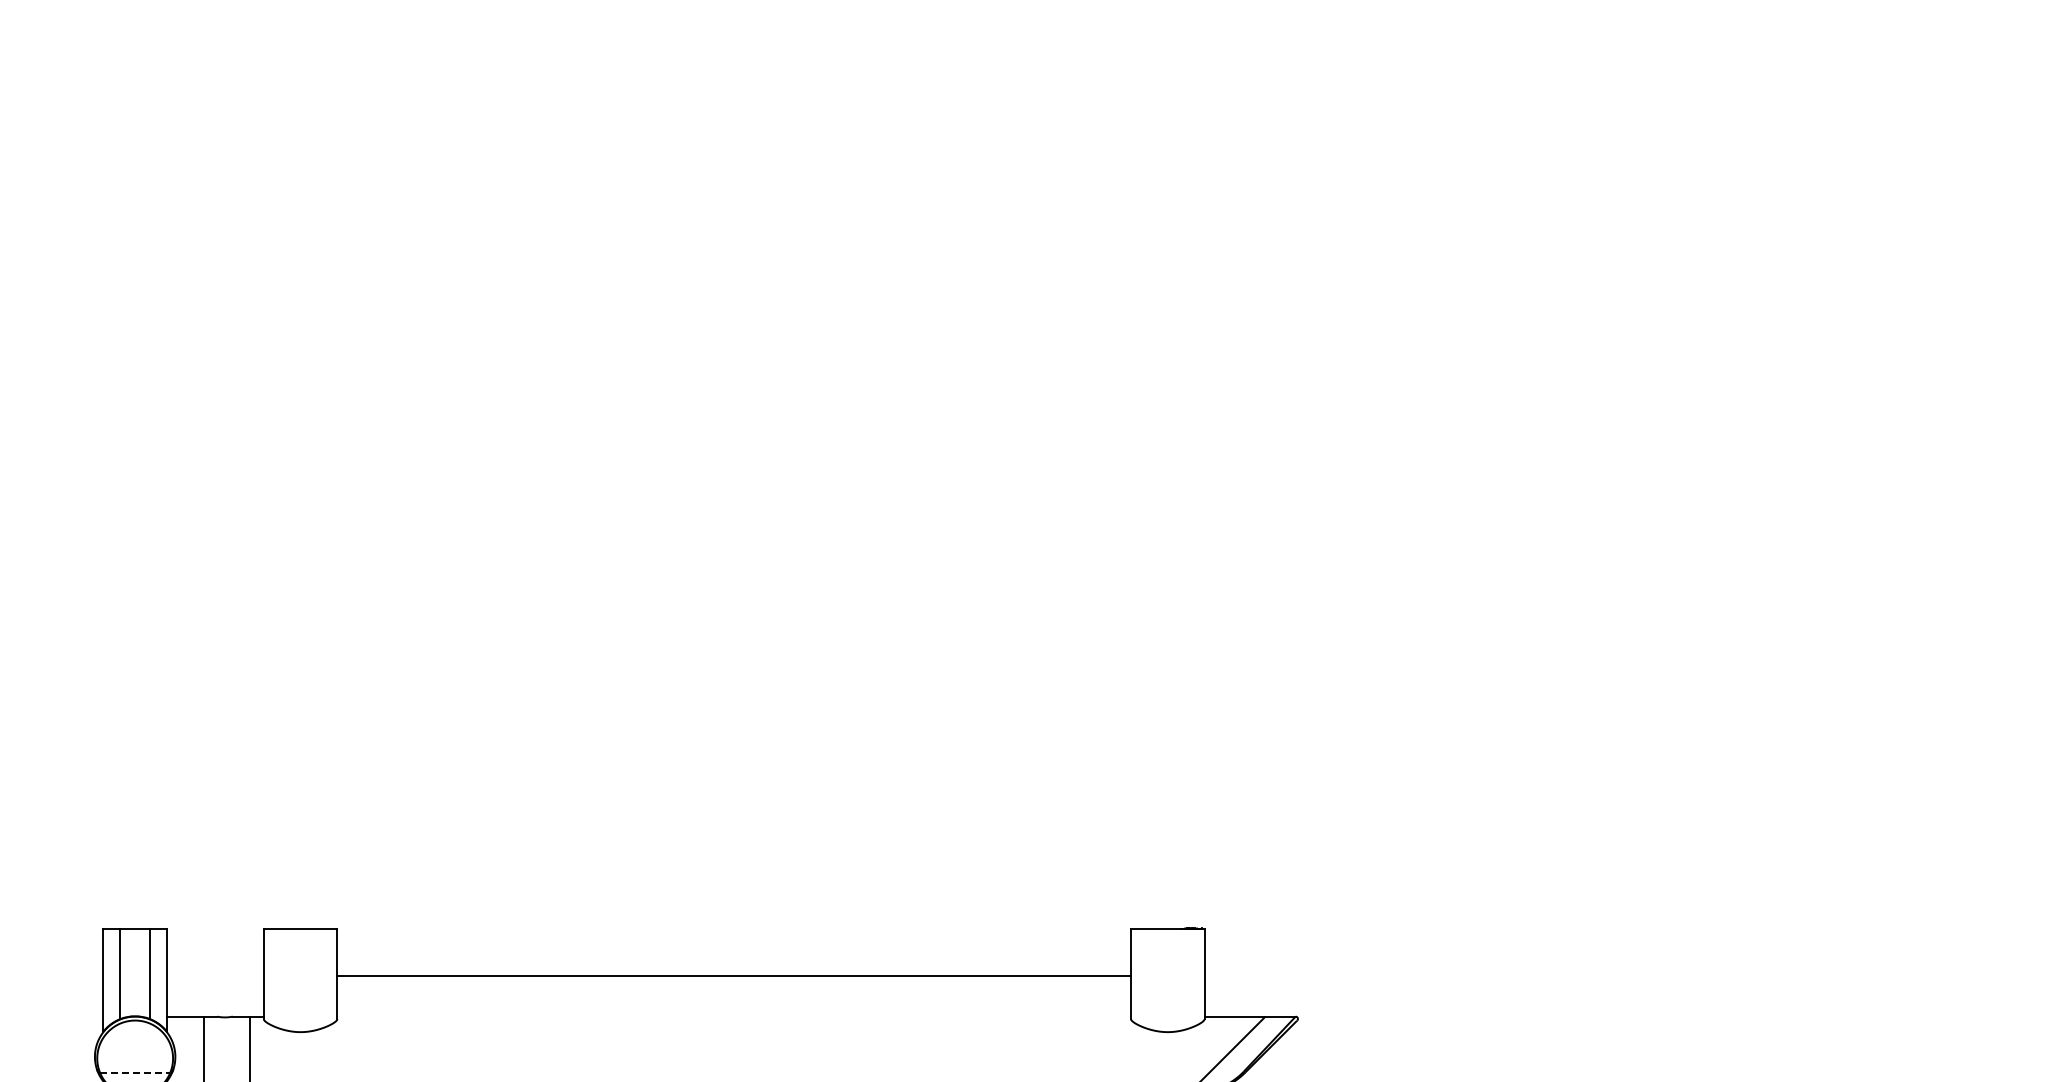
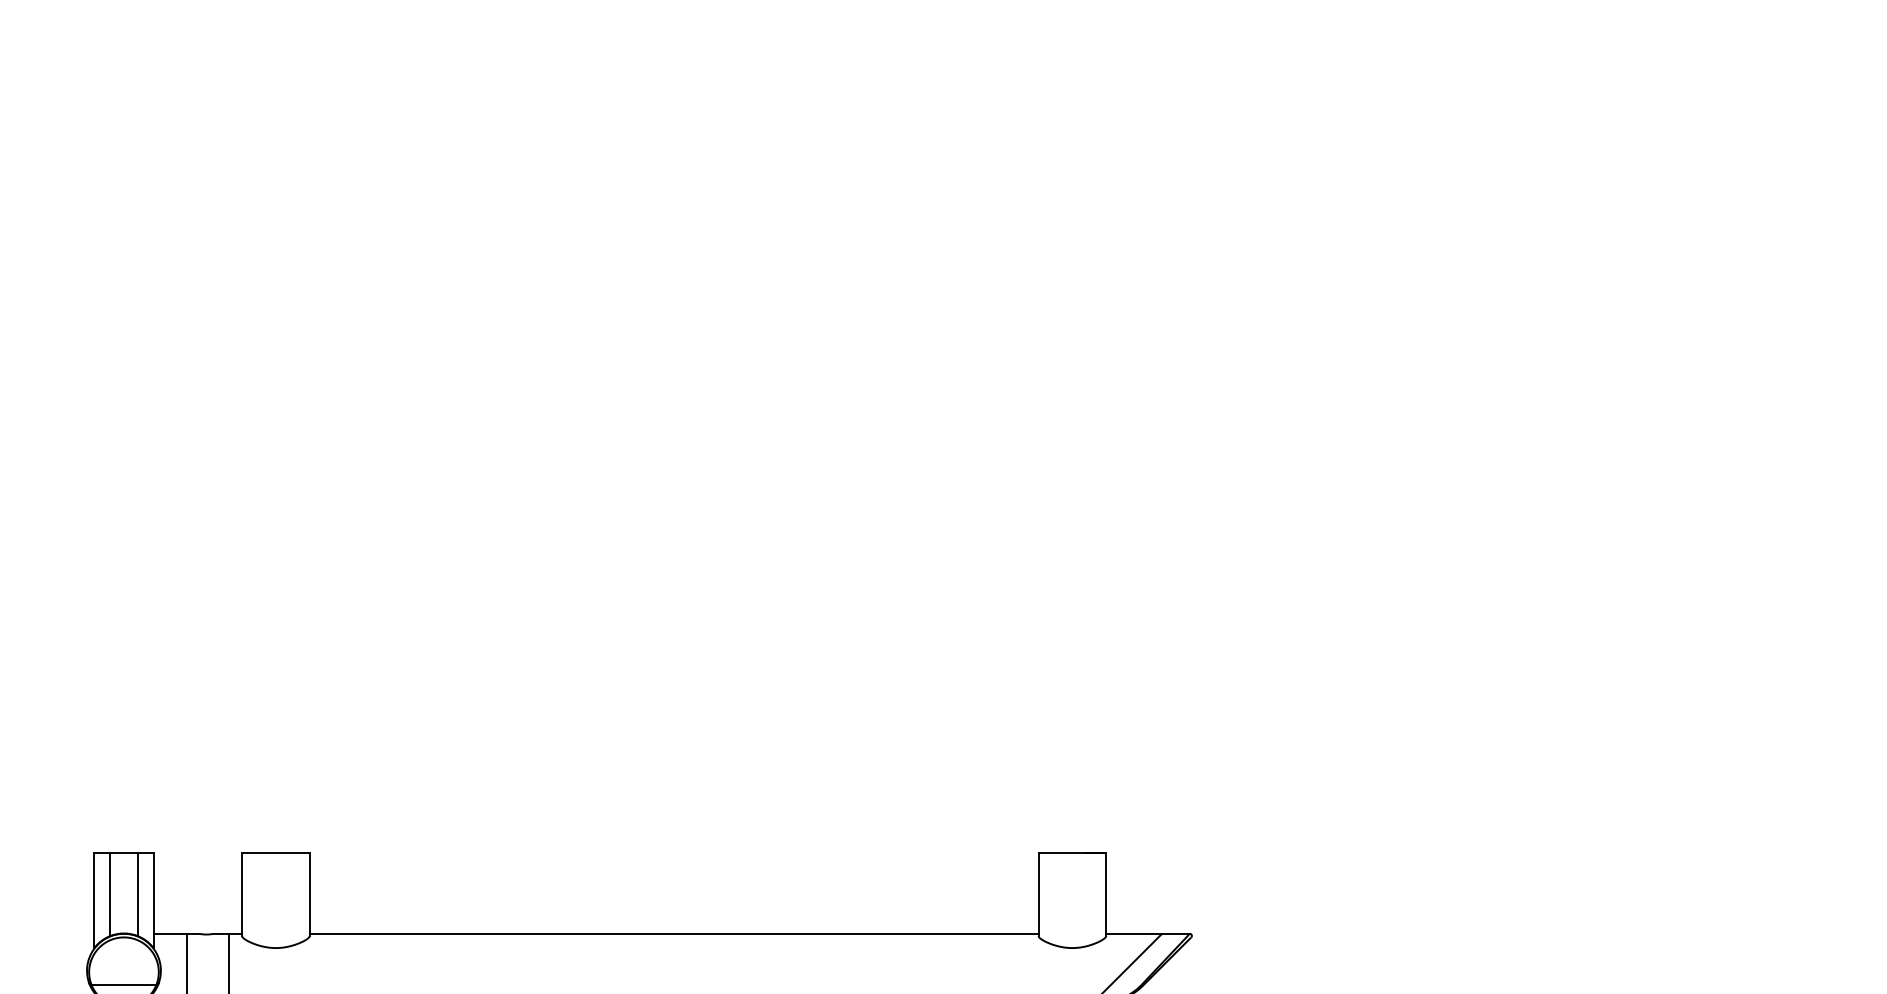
line: (734, 975) -> (674, 933), moved
line: (135, 1072) -> (124, 985), dashed -> solid

